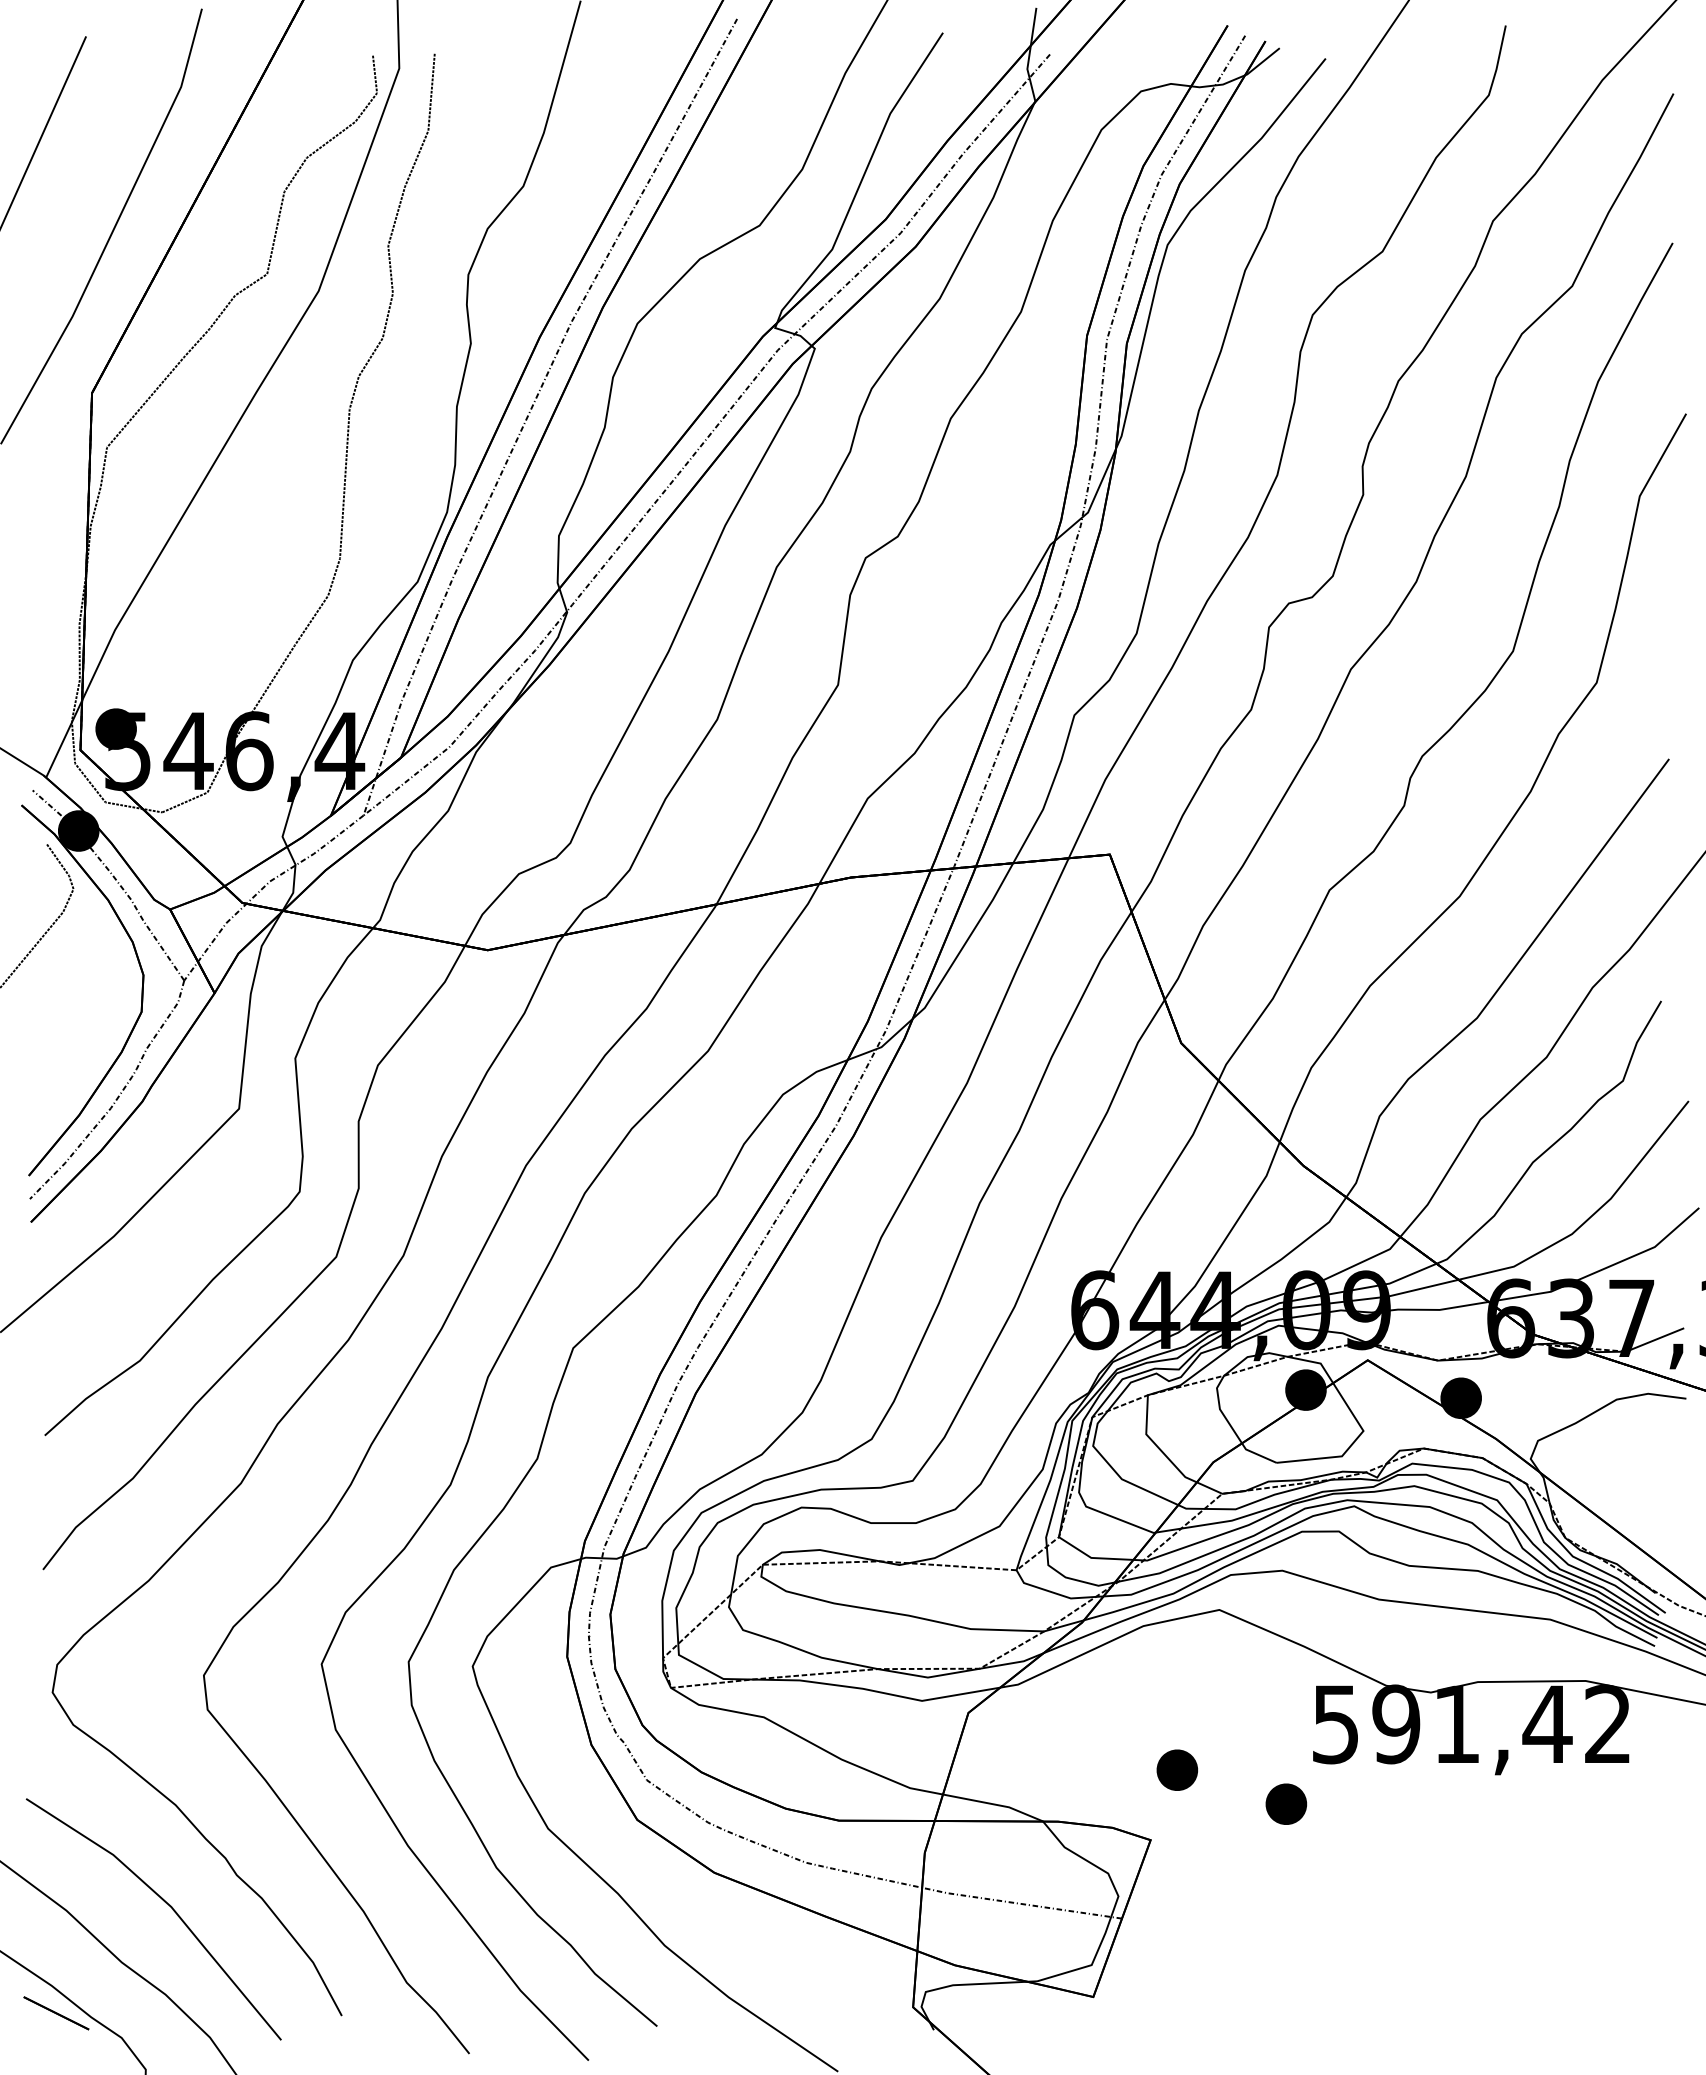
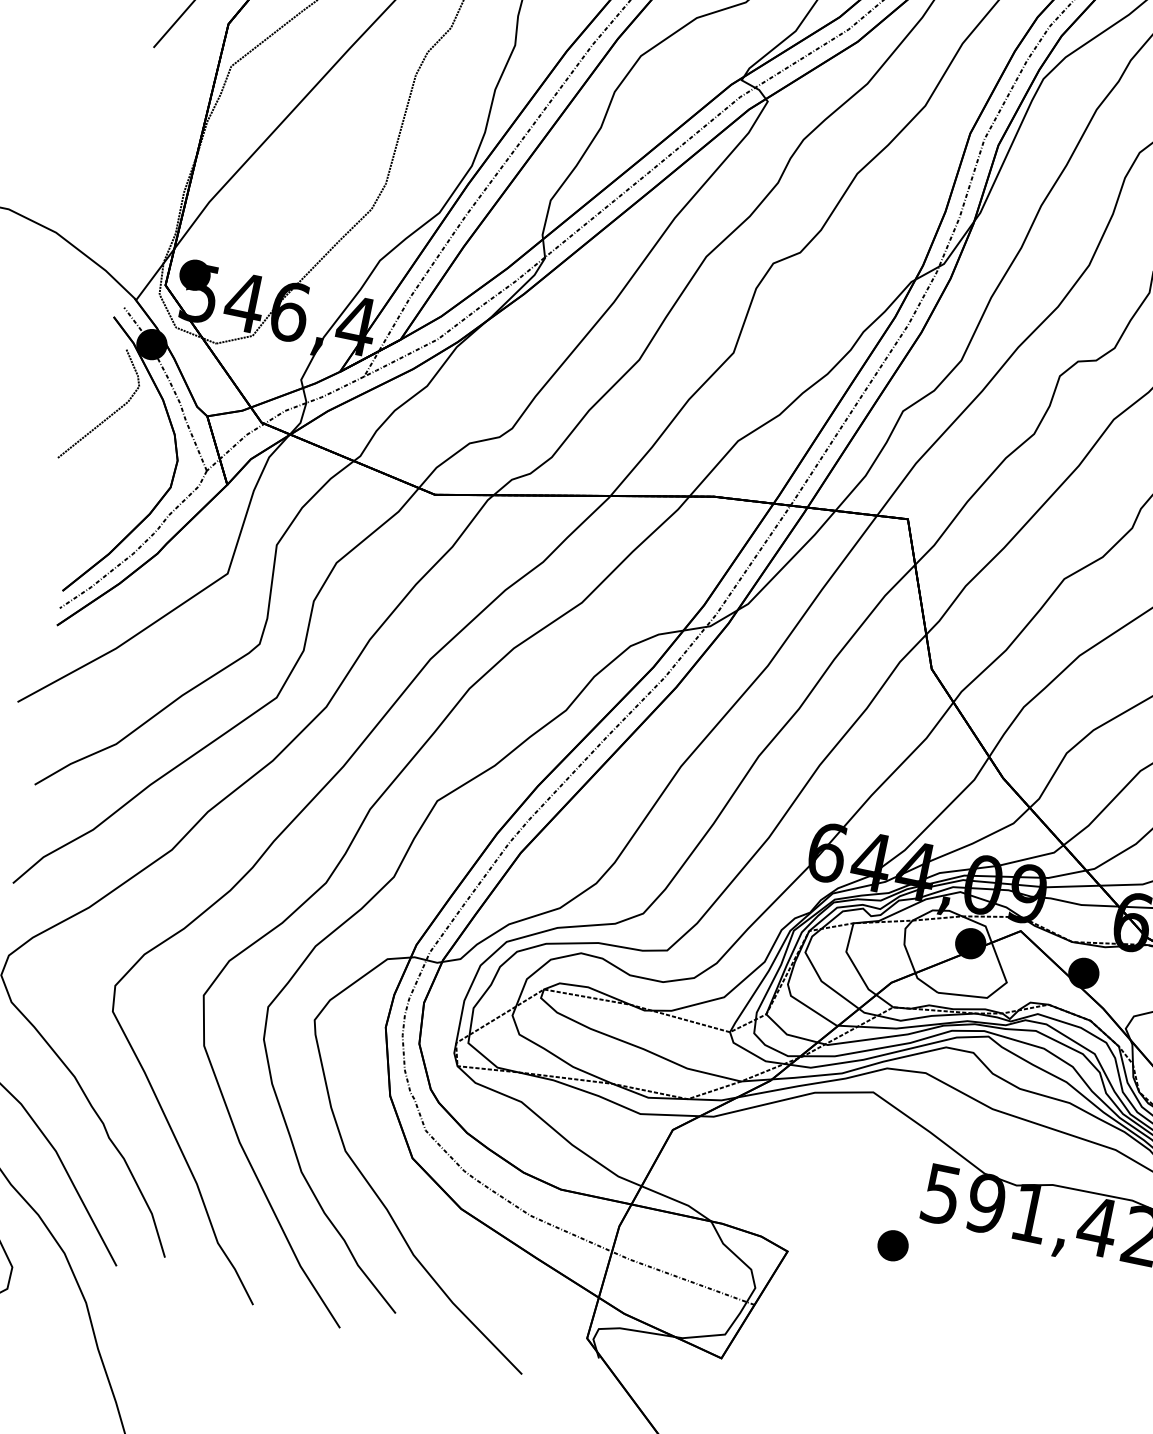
part: (1177, 1769) -> (818, 1203), removed

